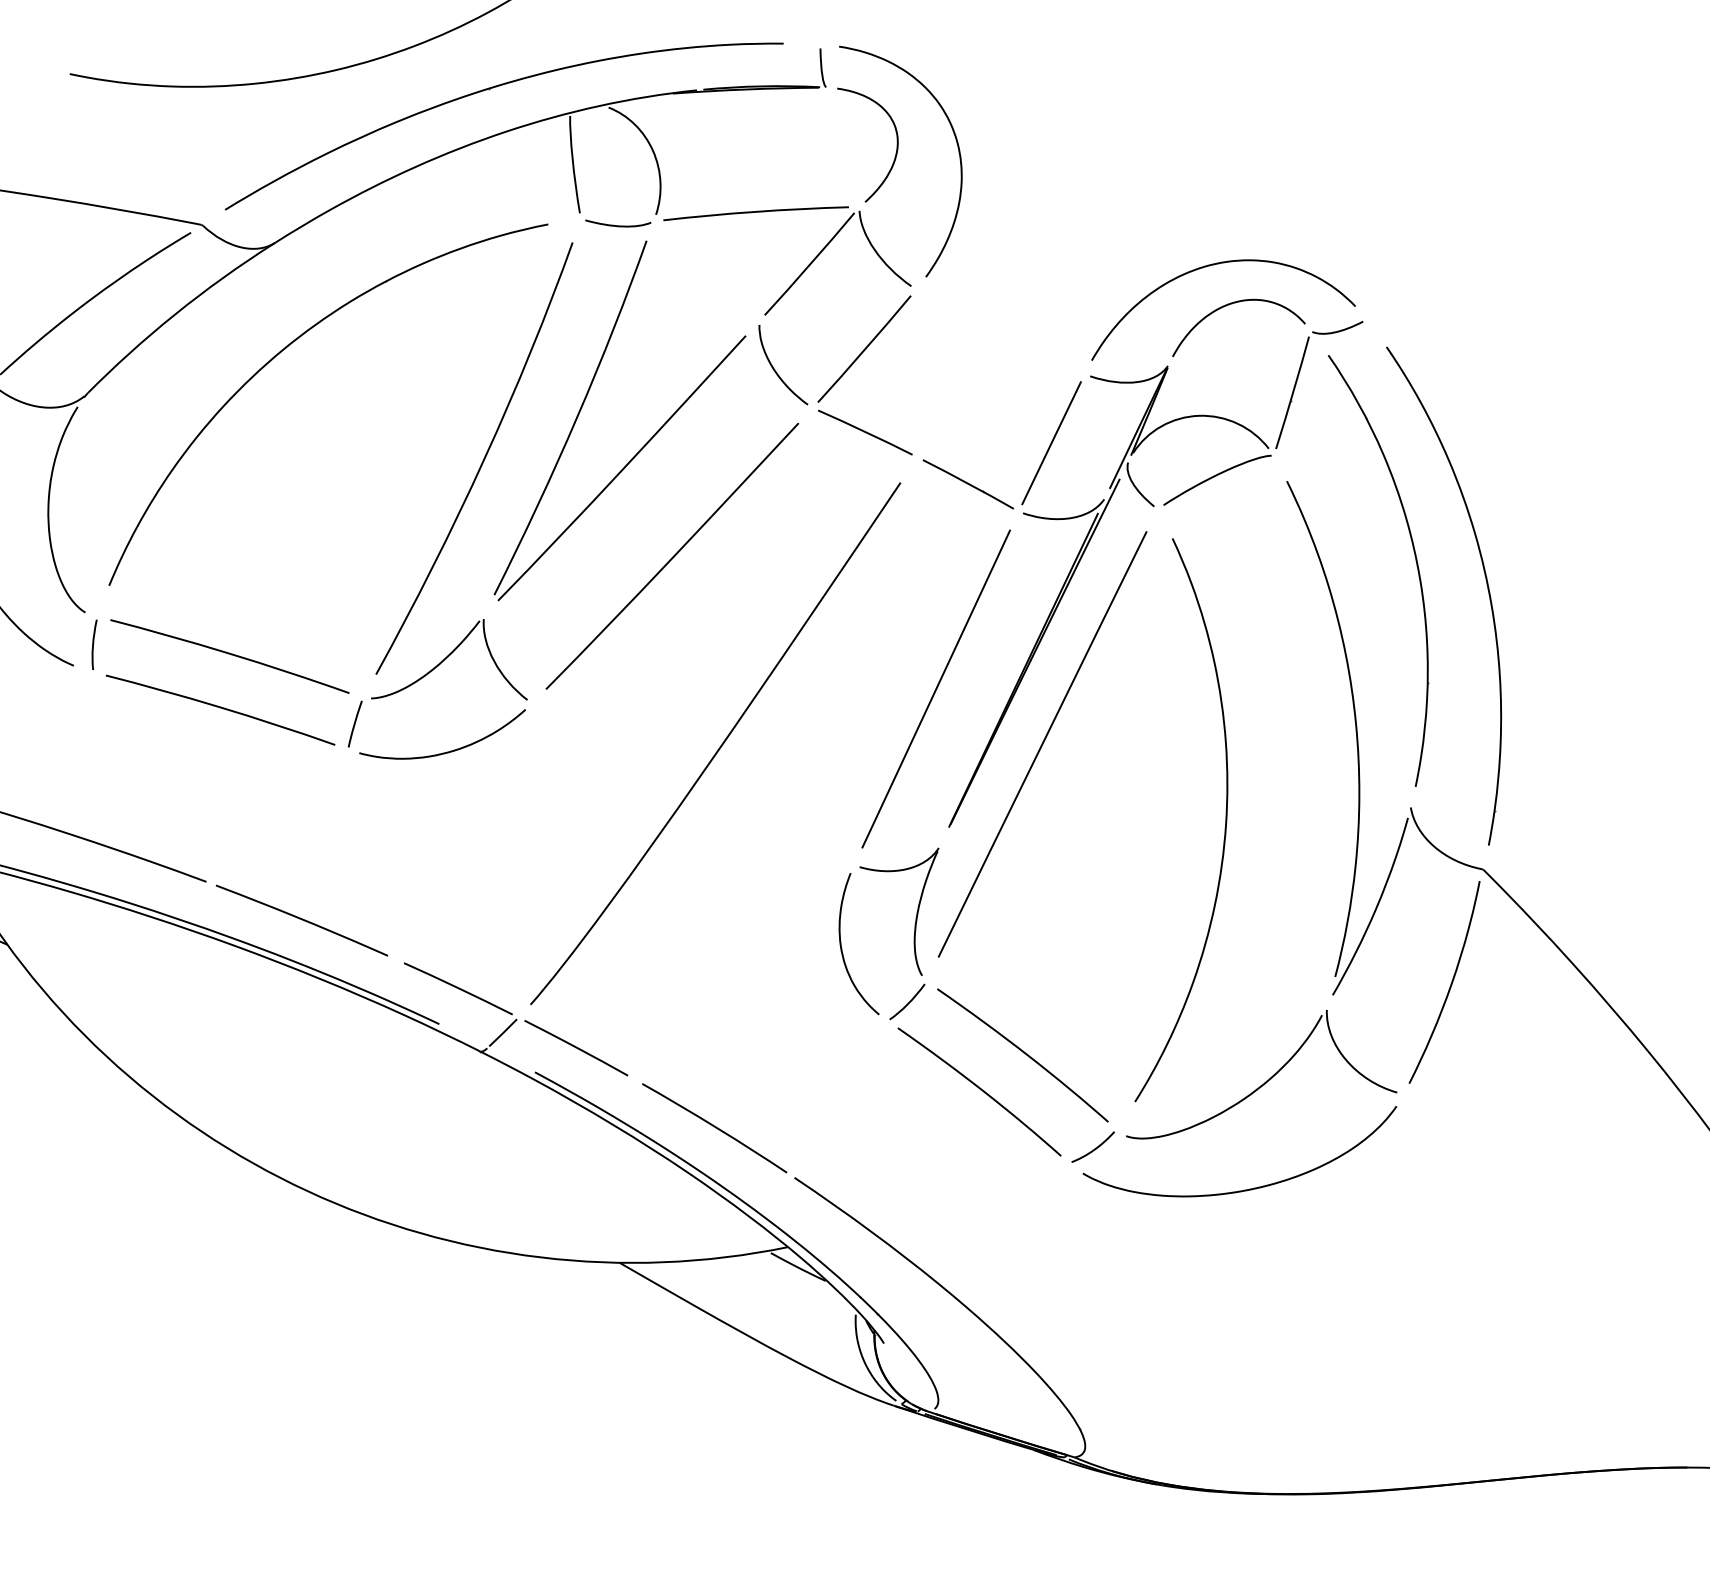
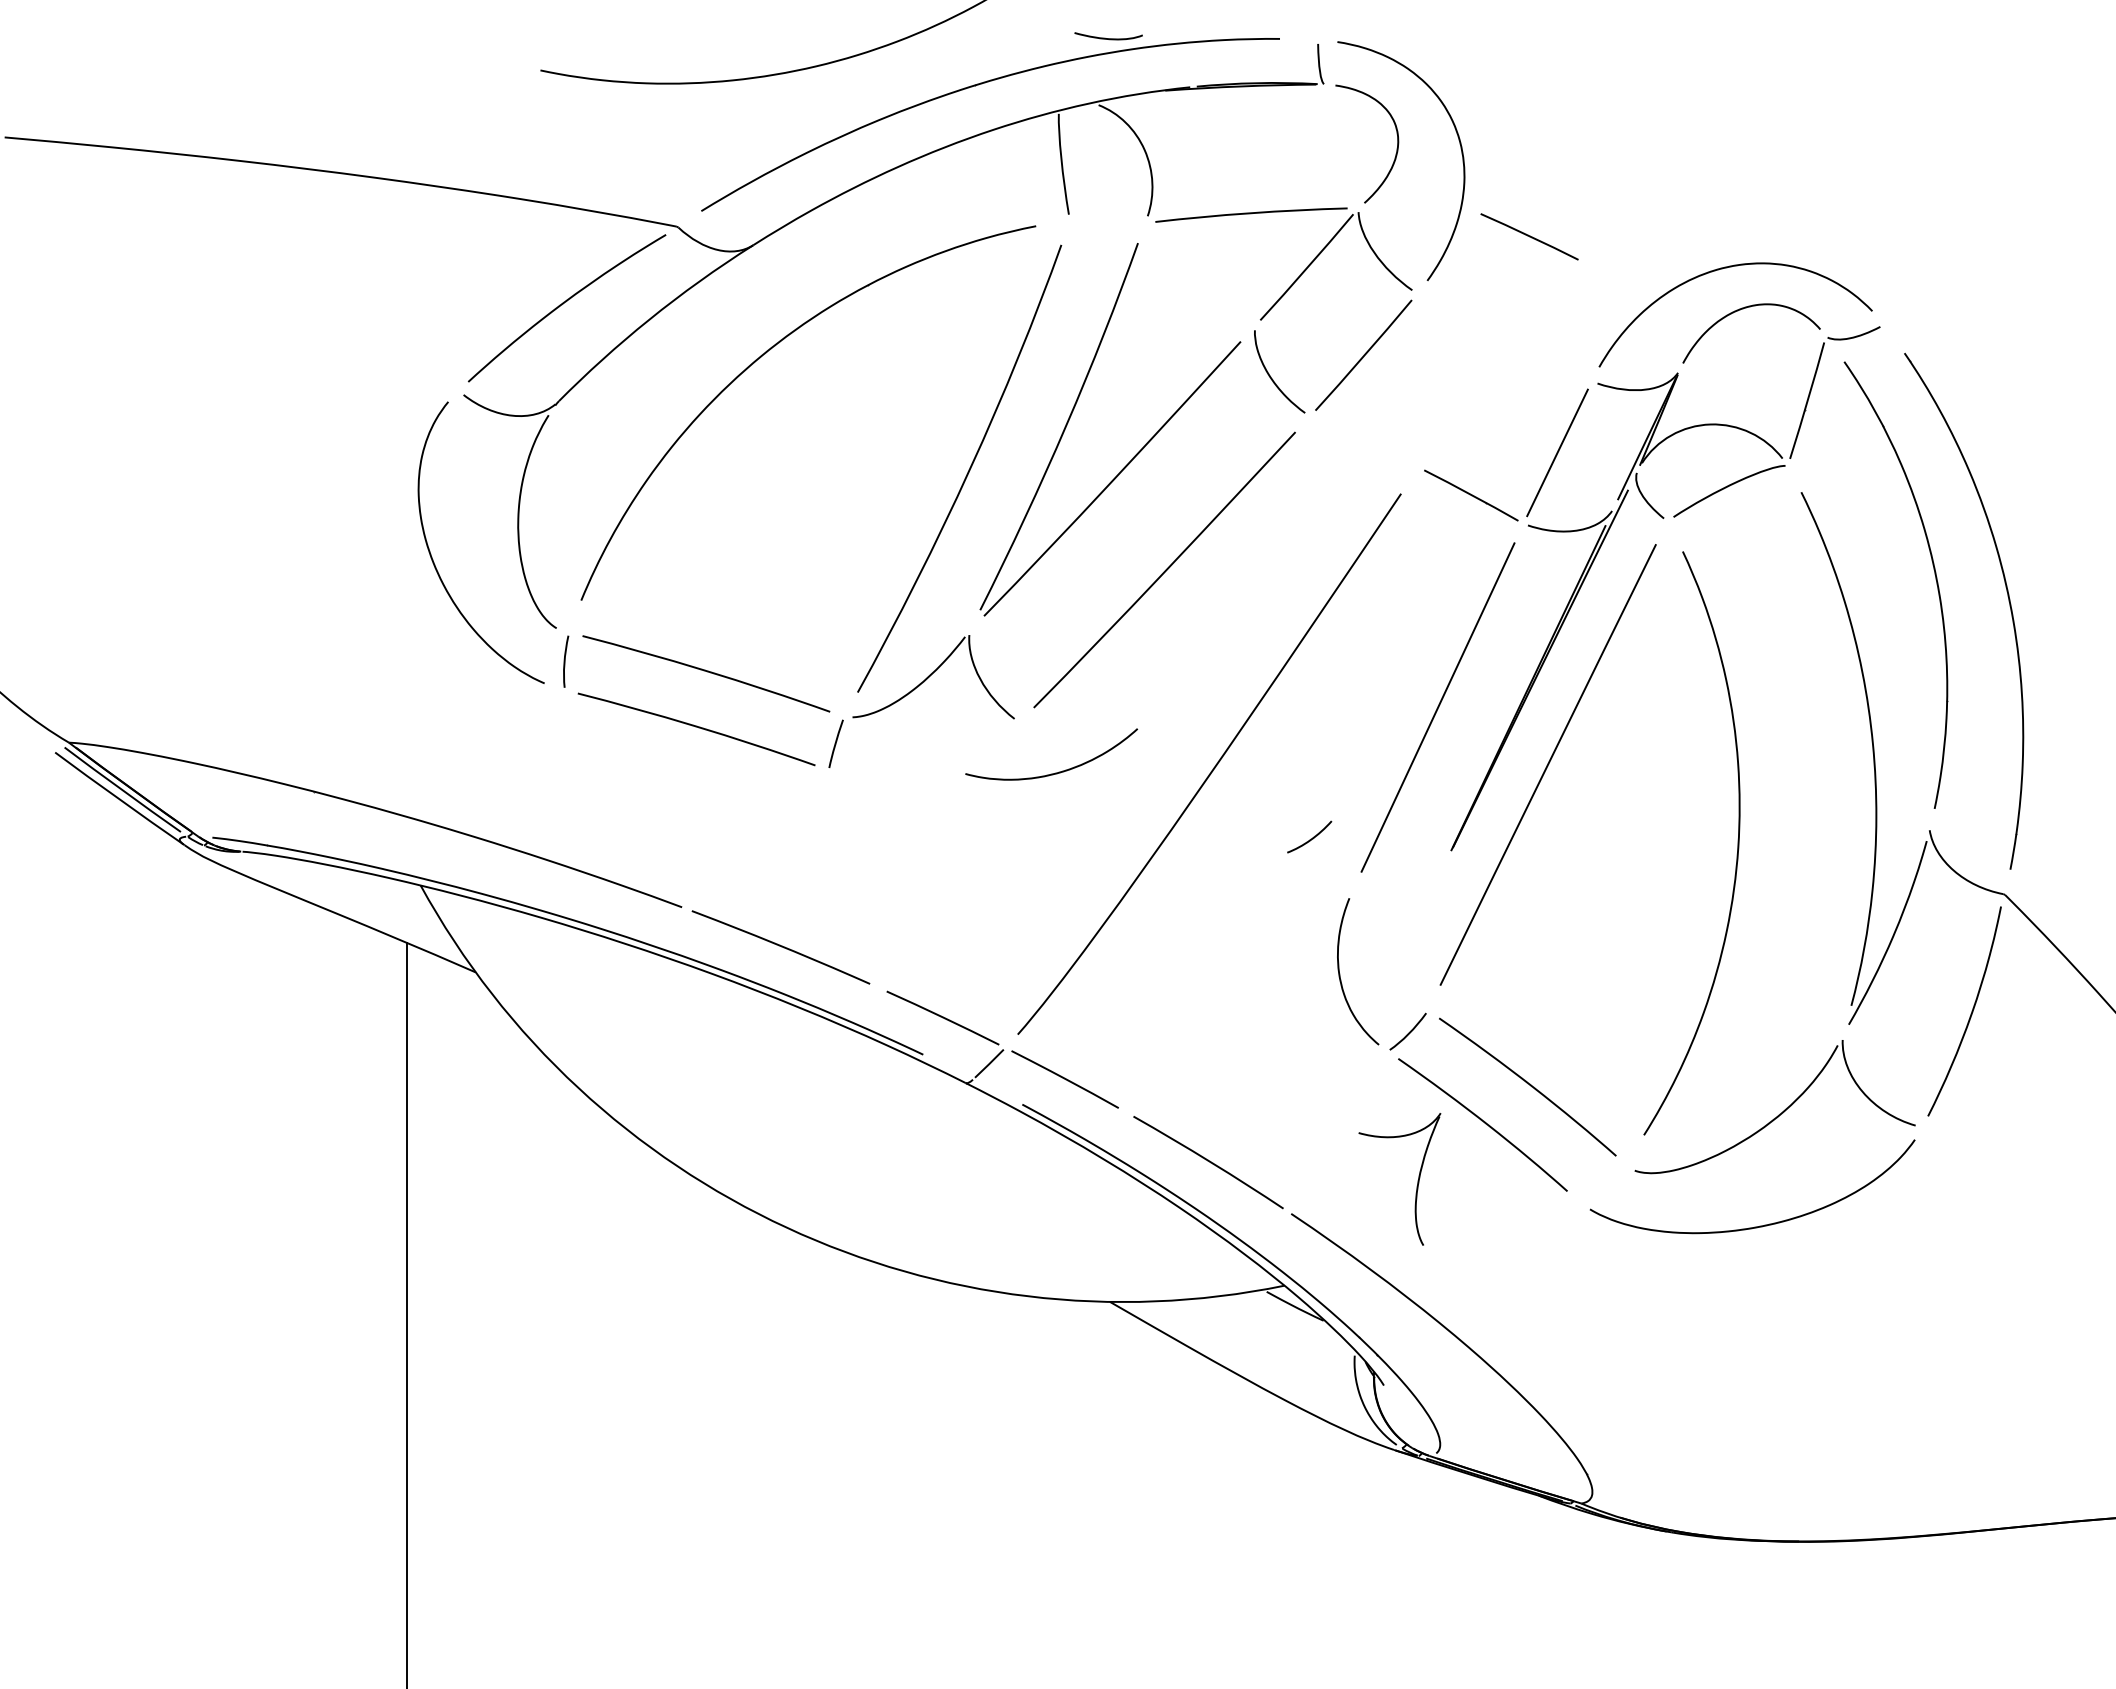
curve: (618, 225) -> (1108, 38), moved
line: (865, 432) -> (1529, 236), moved
curve: (446, 751) -> (1055, 772), moved
part: (916, 912) -> (1417, 1180), moved
curve: (1094, 1148) -> (1311, 838), moved

